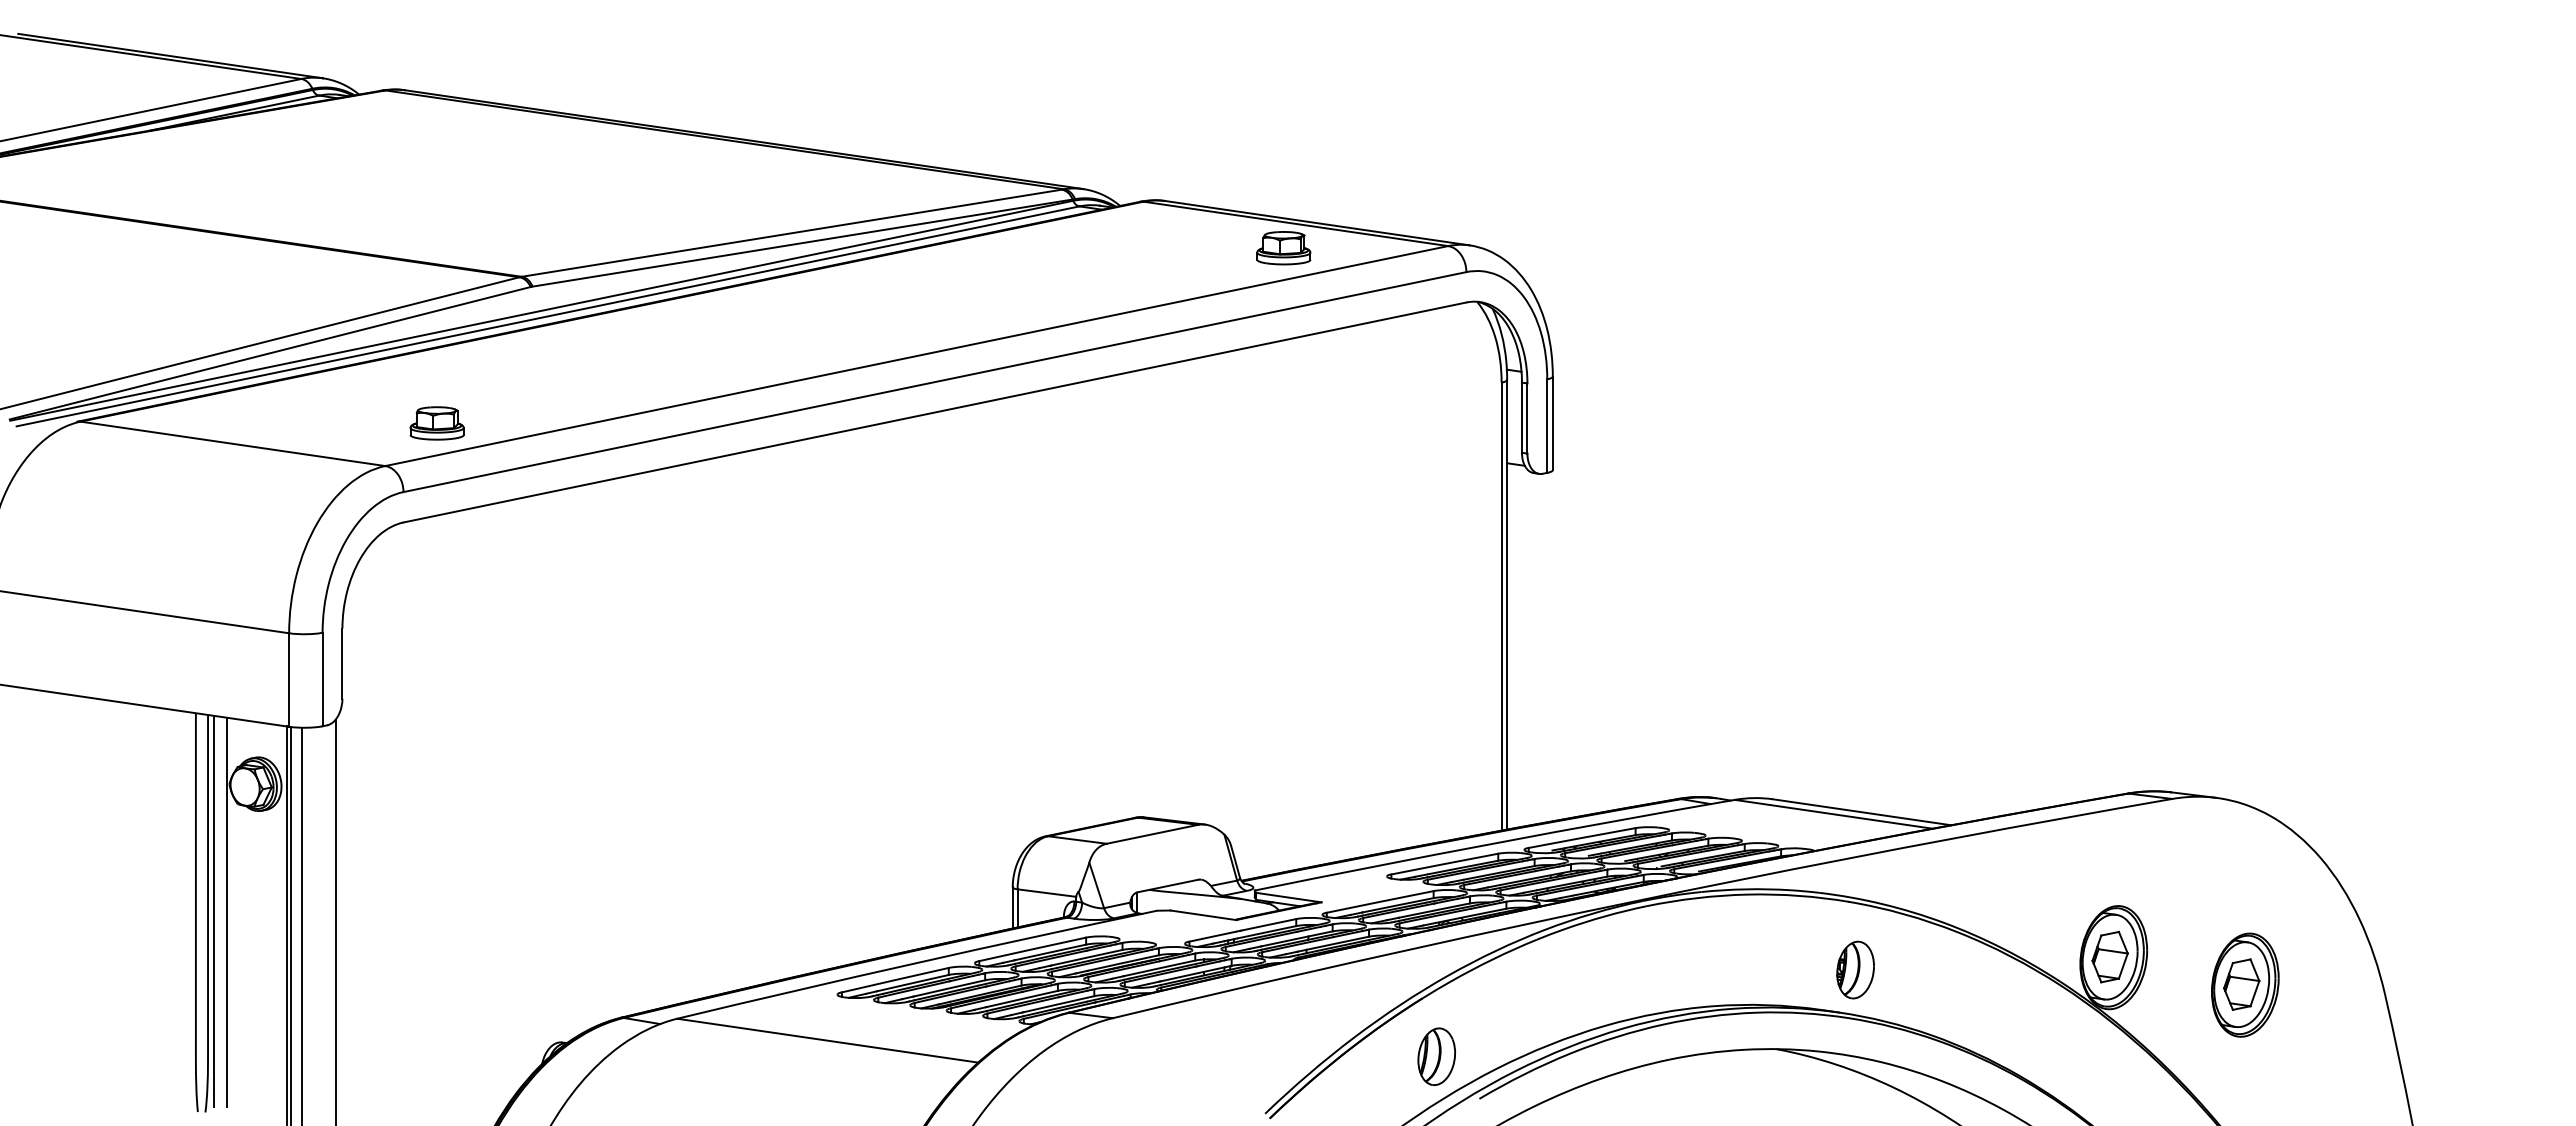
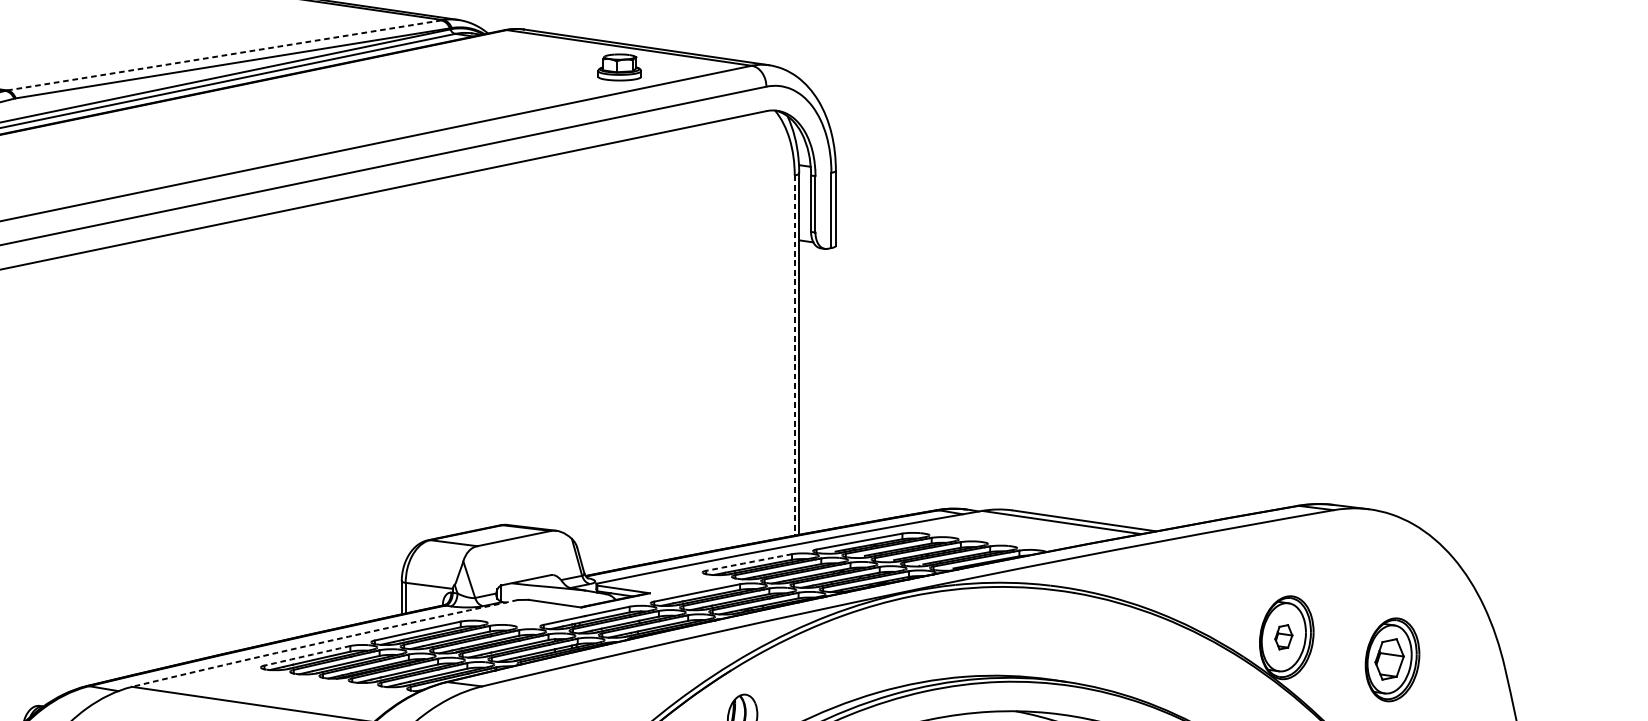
line: (791, 233) -> (223, 55), solid -> dashed
line: (1501, 607) -> (794, 356), solid -> dashed
arc: (1444, 864) -> (748, 562), solid -> dashed
part: (2109, 956) -> (1283, 636), size x0.6
arc: (916, 963) -> (324, 642), solid -> dashed
part: (1855, 969) -> (1079, 647), removed
arc: (895, 980) -> (307, 656), solid -> dashed

